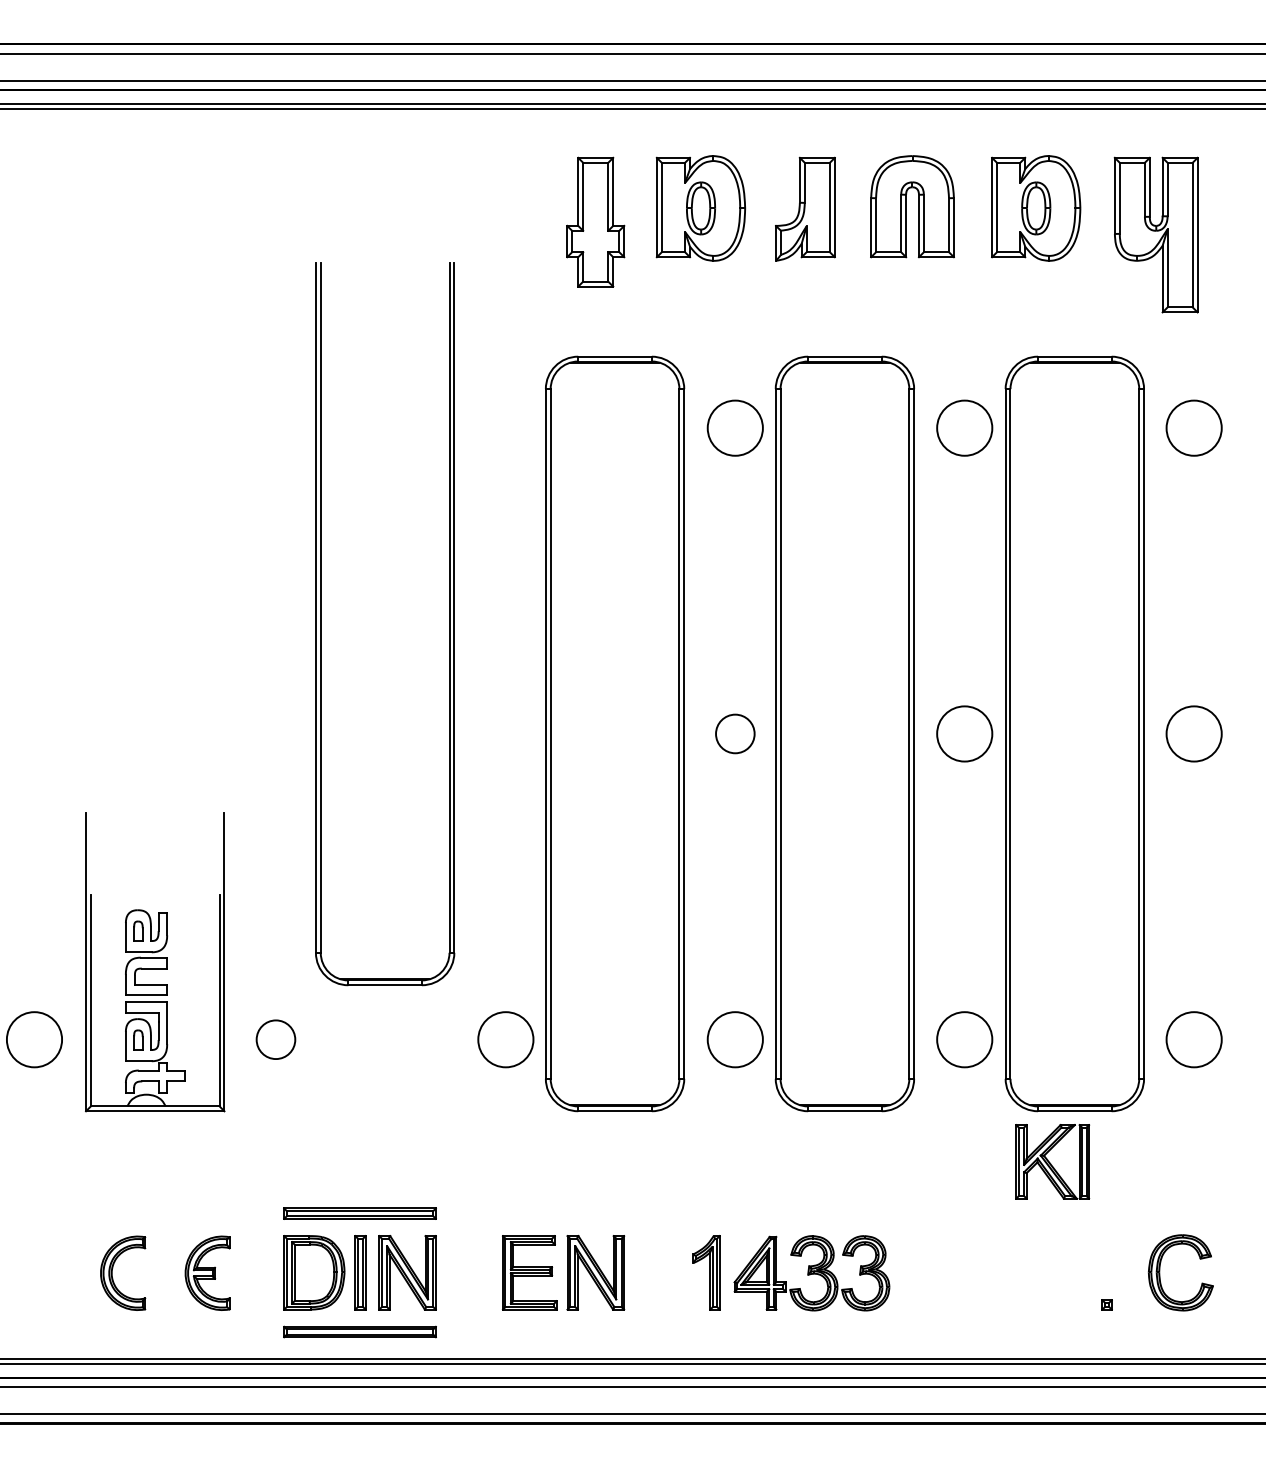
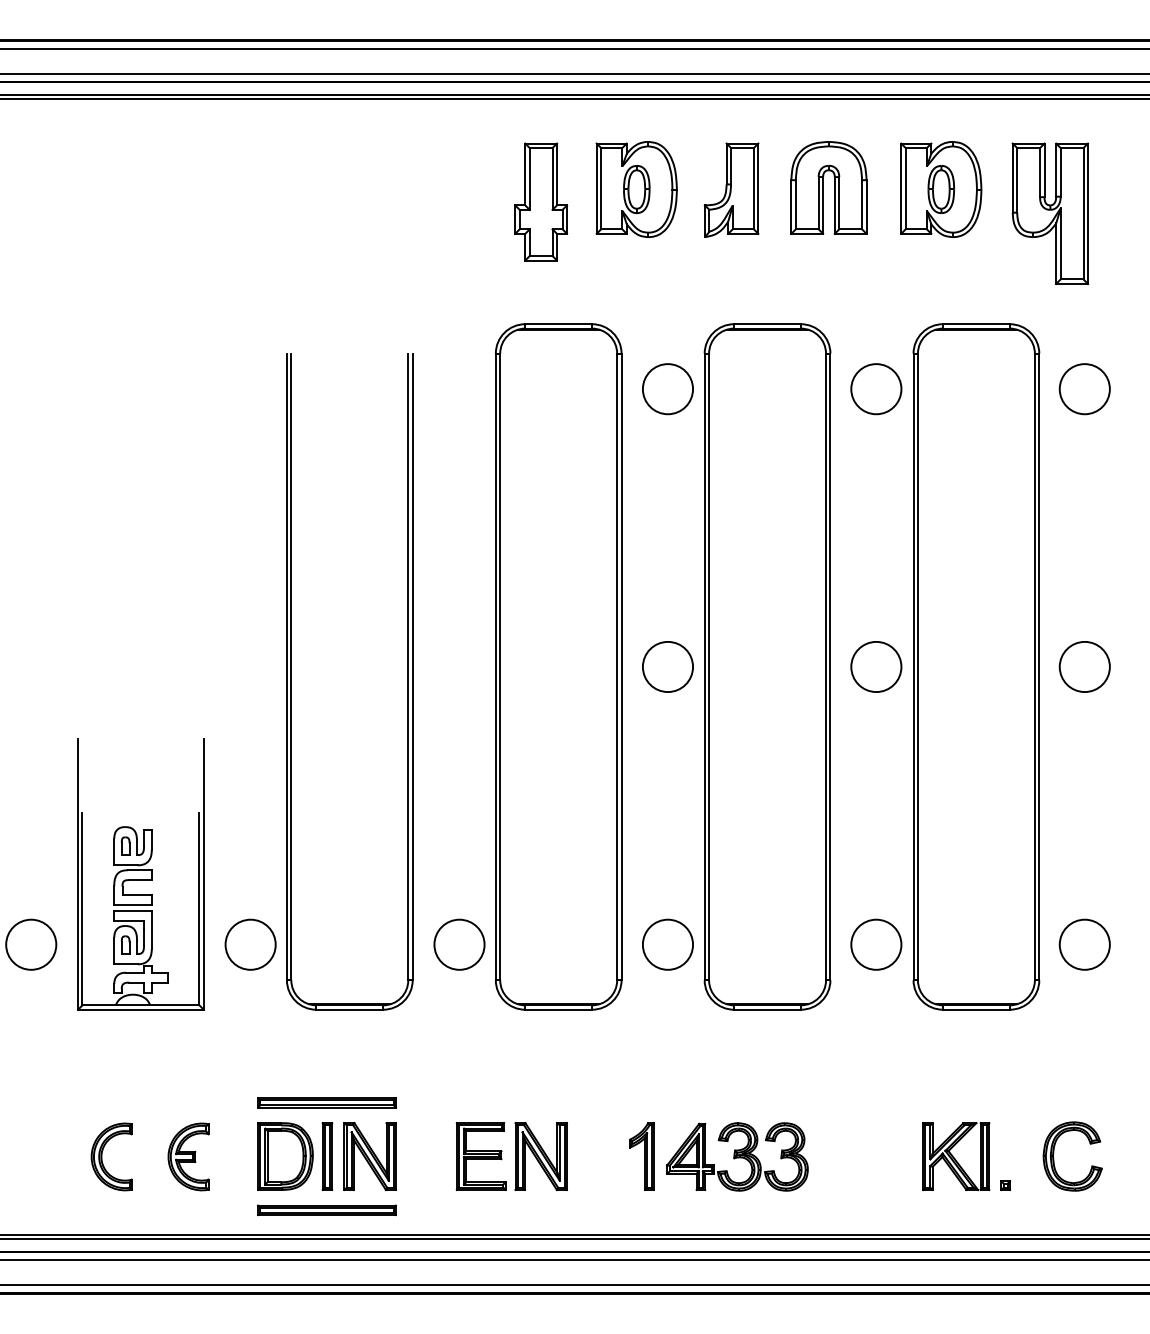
part: (321, 624) -> (292, 681), moved
circle: (734, 733) -> (667, 666), size x1.43
circle: (275, 1039) -> (250, 944), size x1.43
part: (1052, 1161) -> (956, 1156), moved

